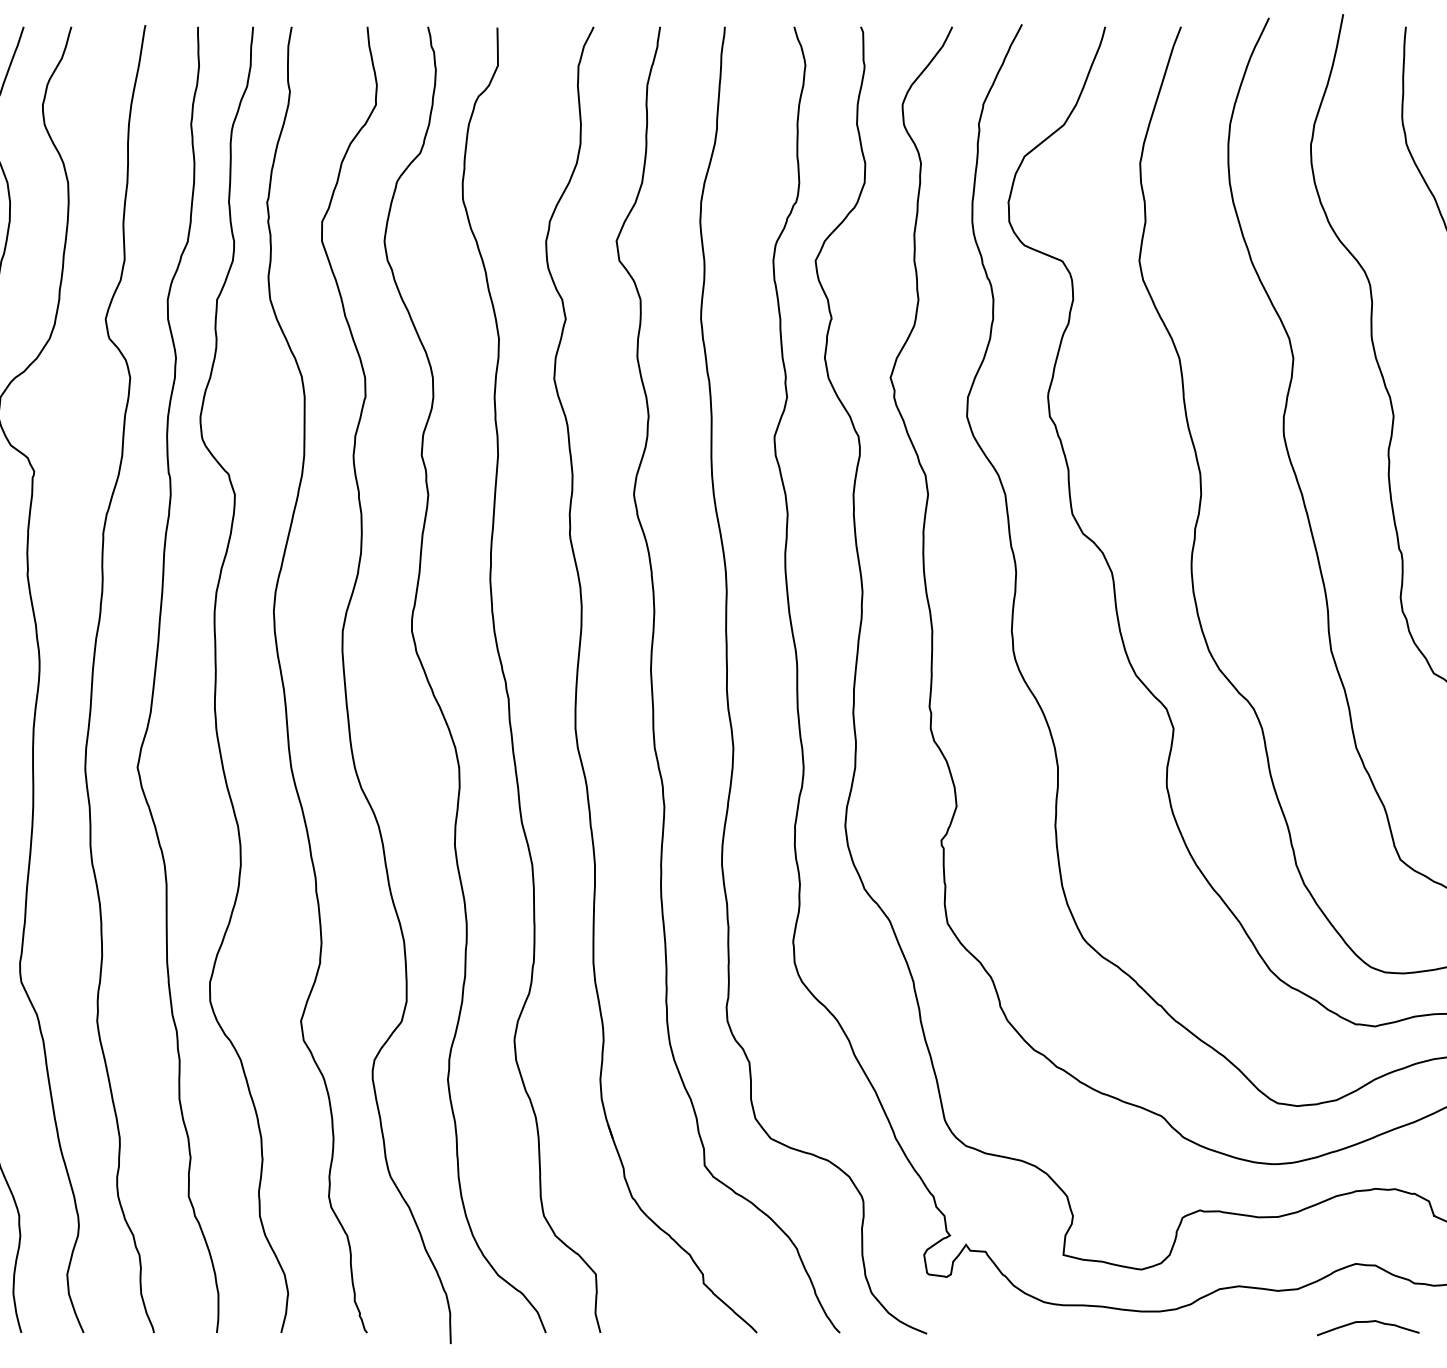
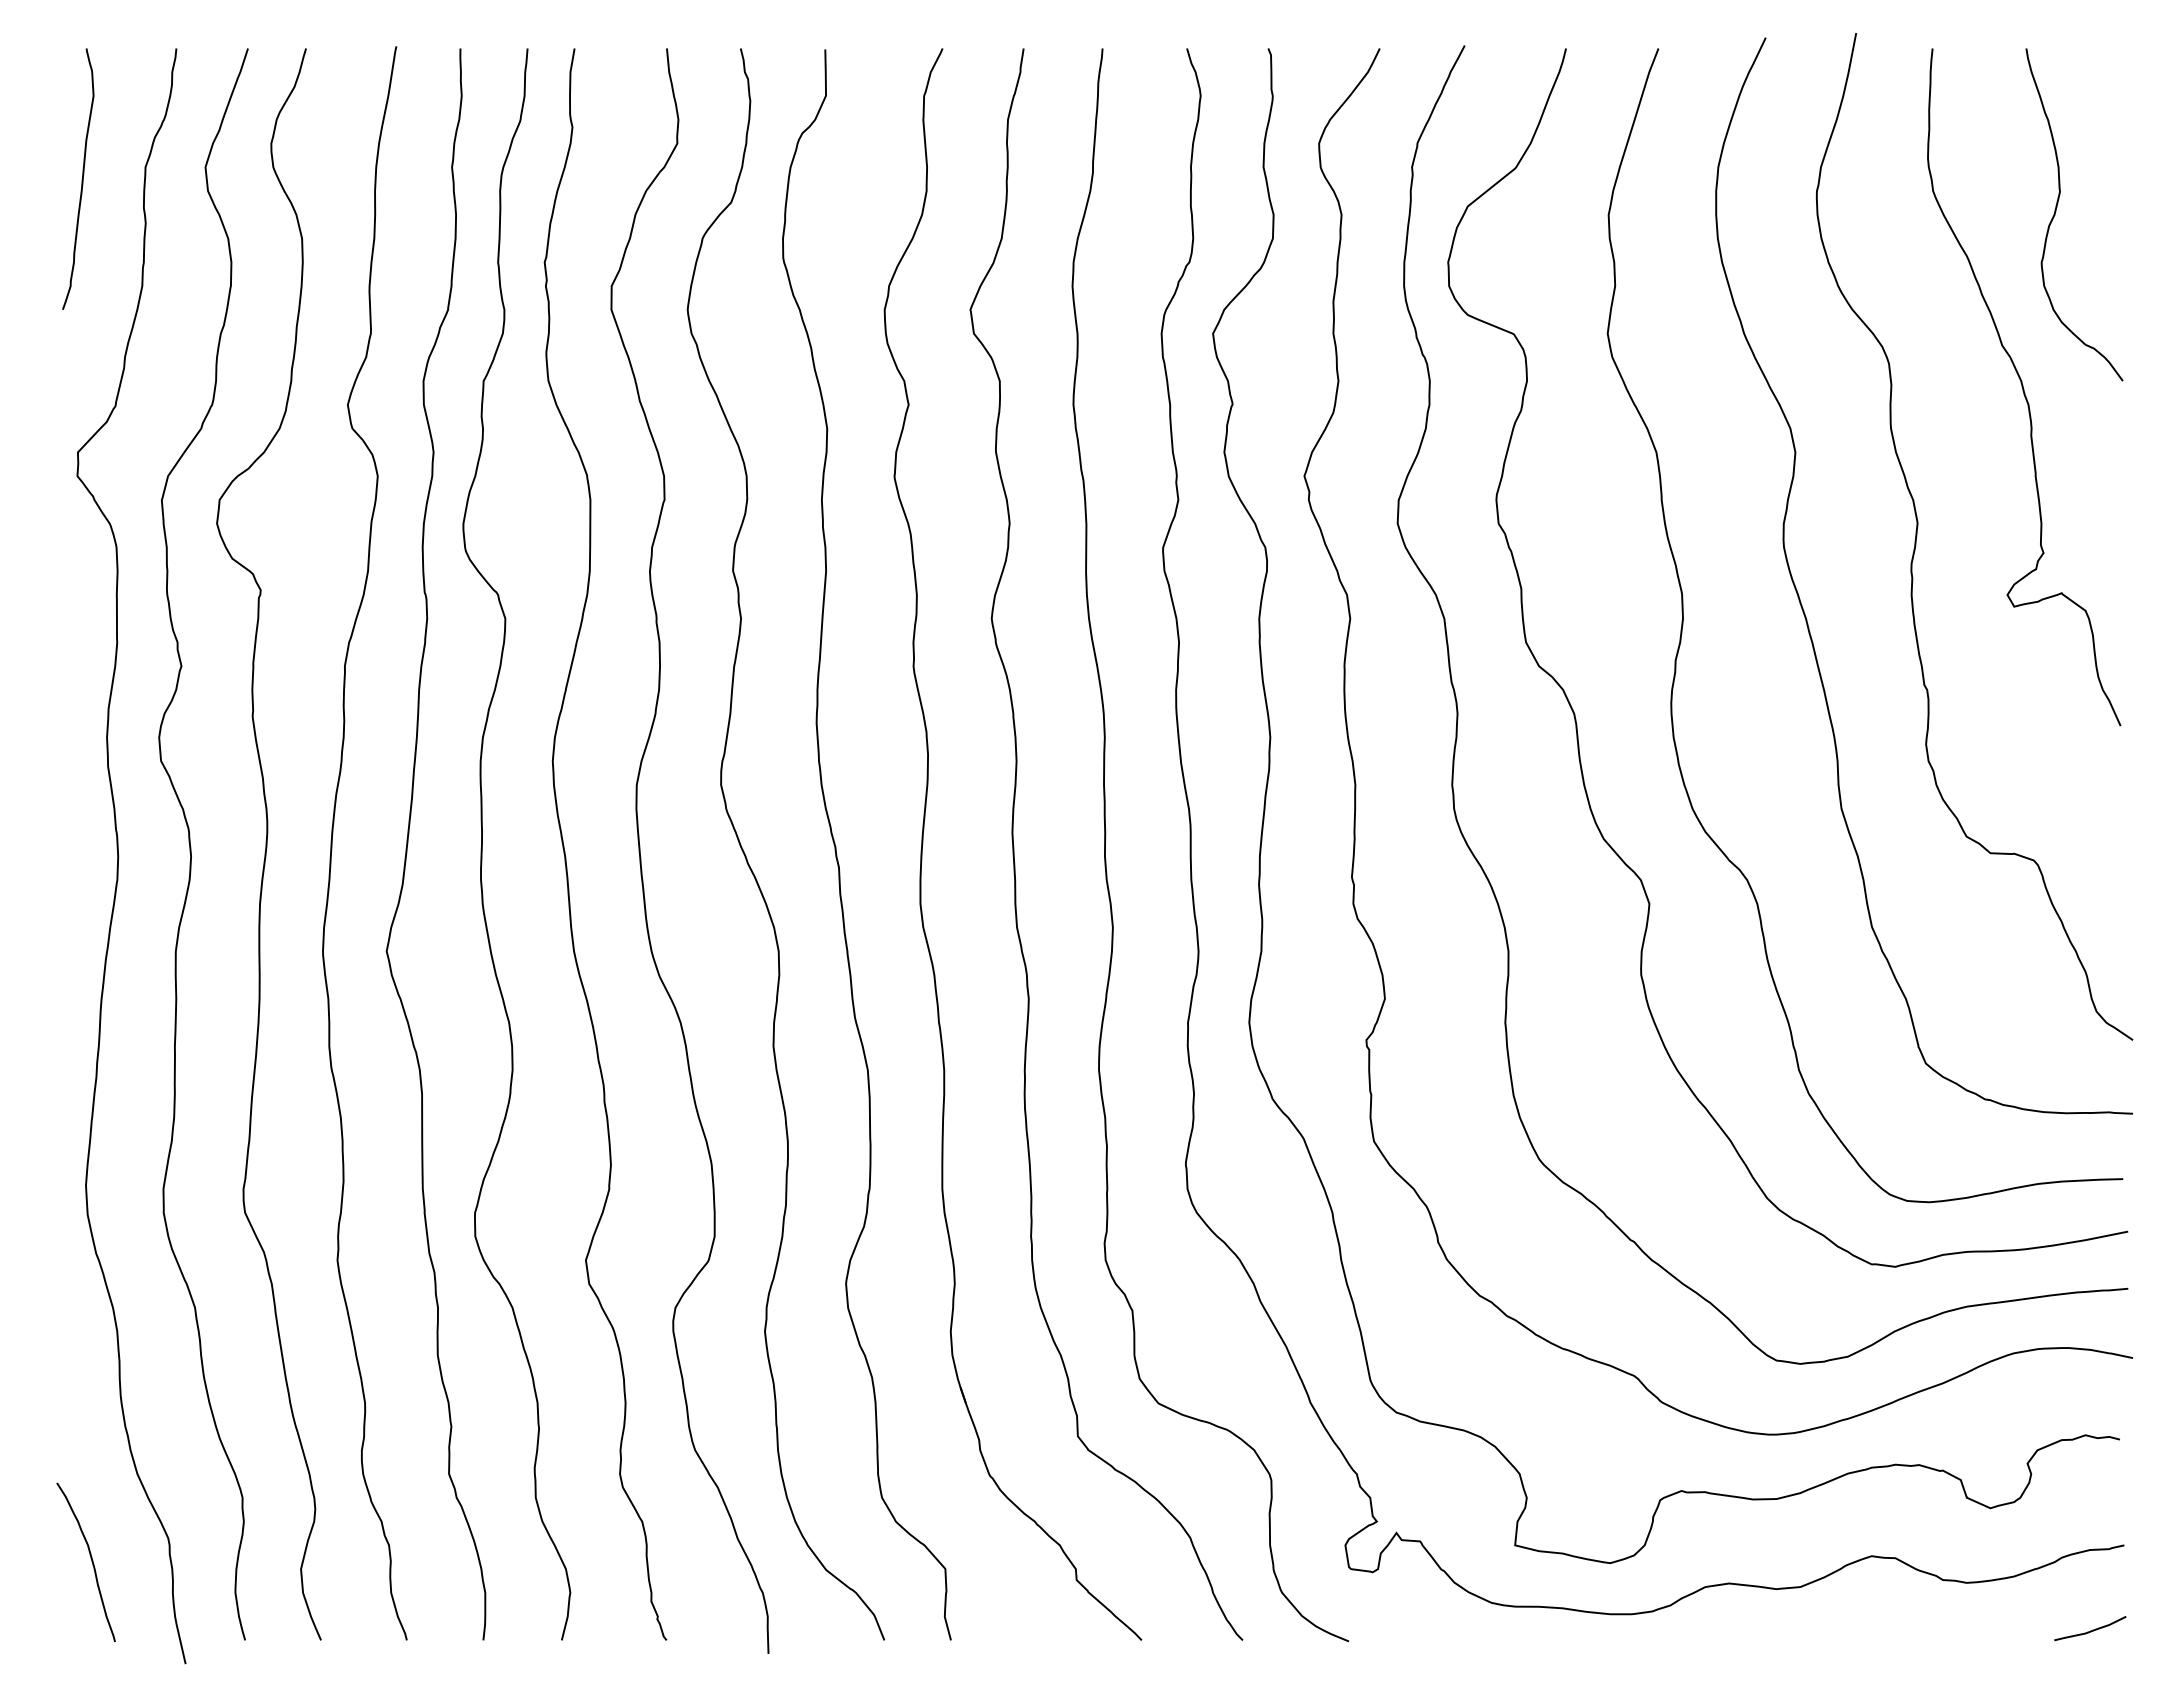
curve: (1368, 1322) -> (1886, 1627), removed

